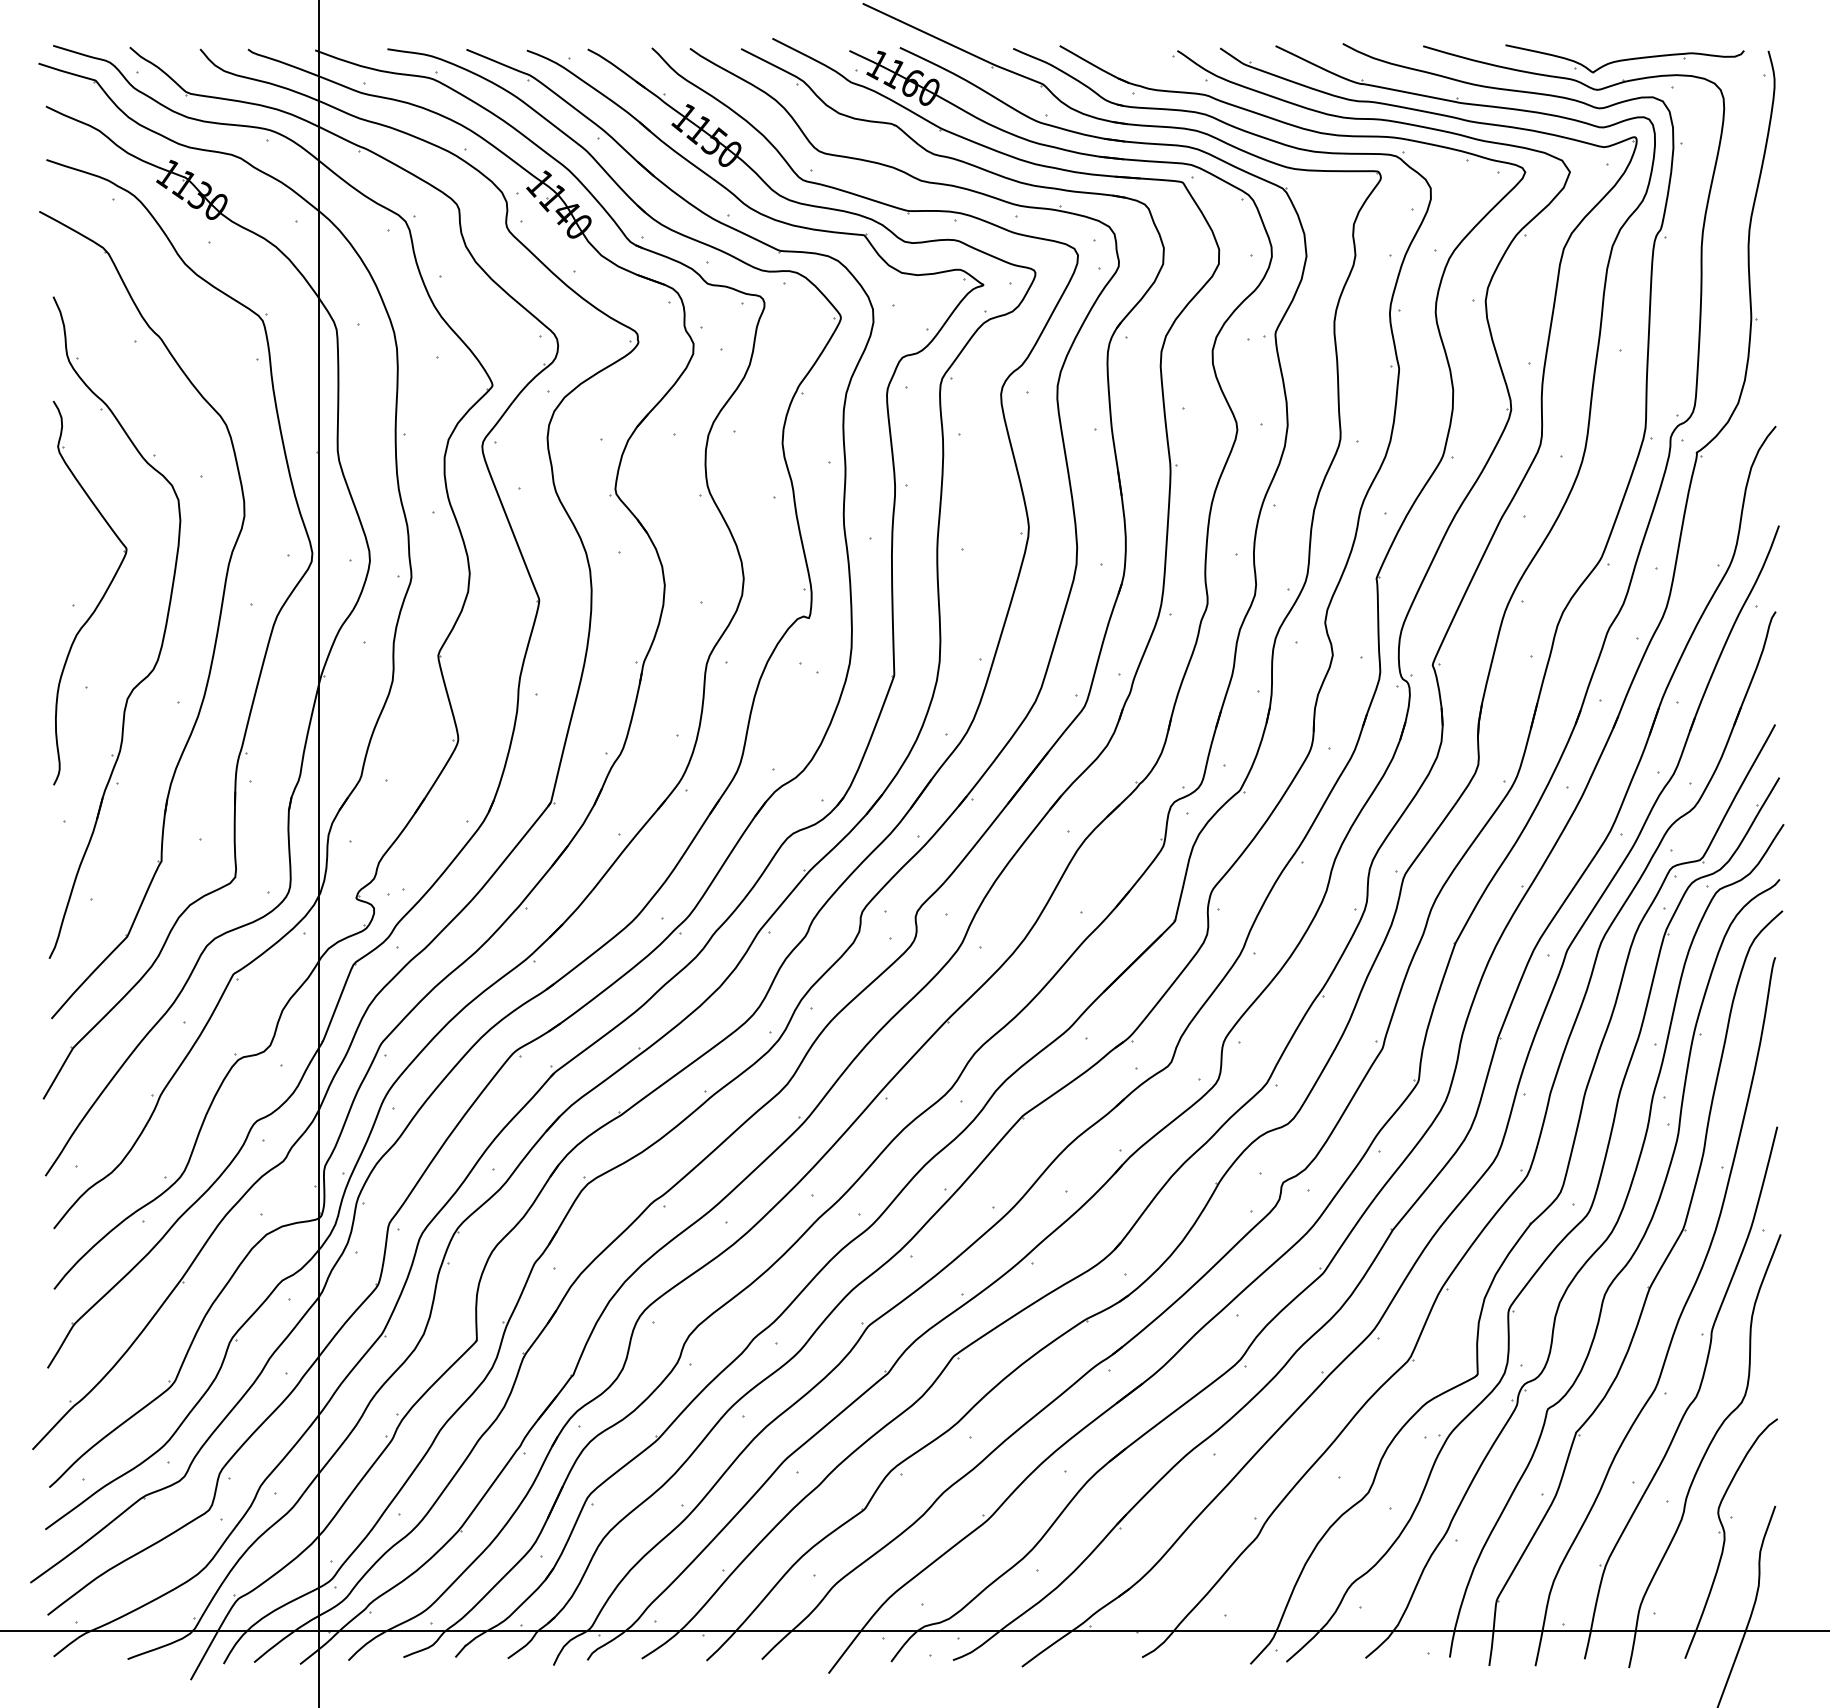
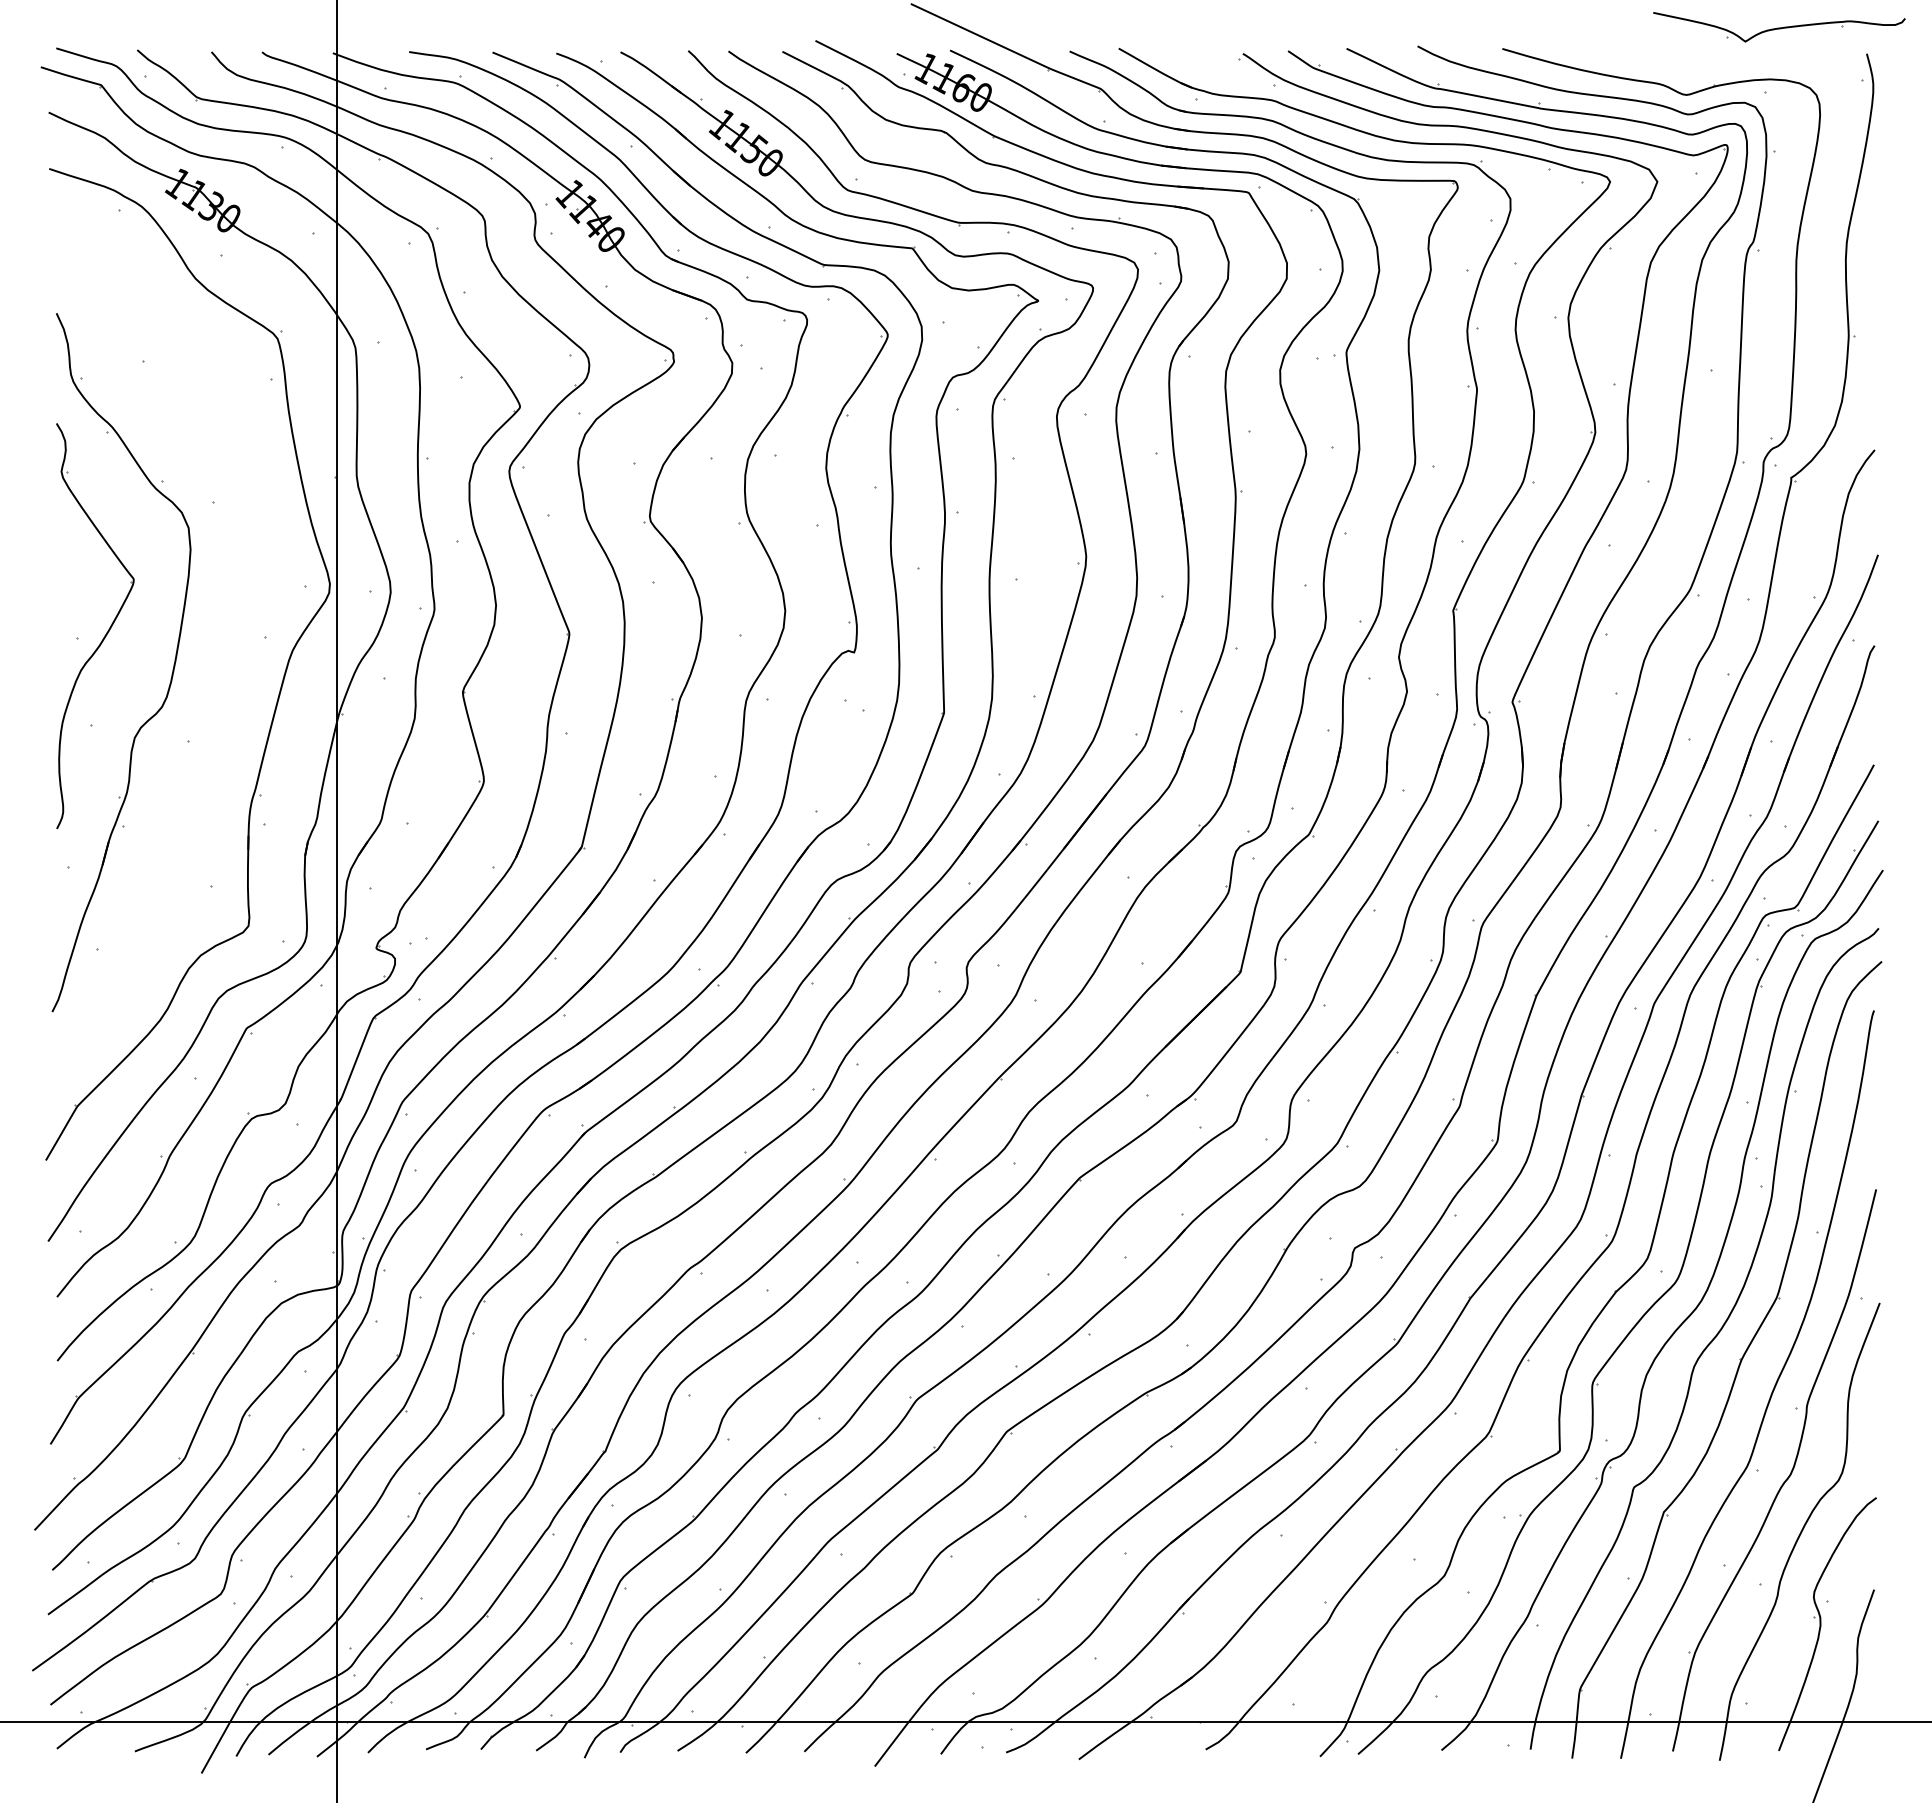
part: (1625, 59) -> (1779, 27), moved
part: (217, 627) -> (229, 662), removed

